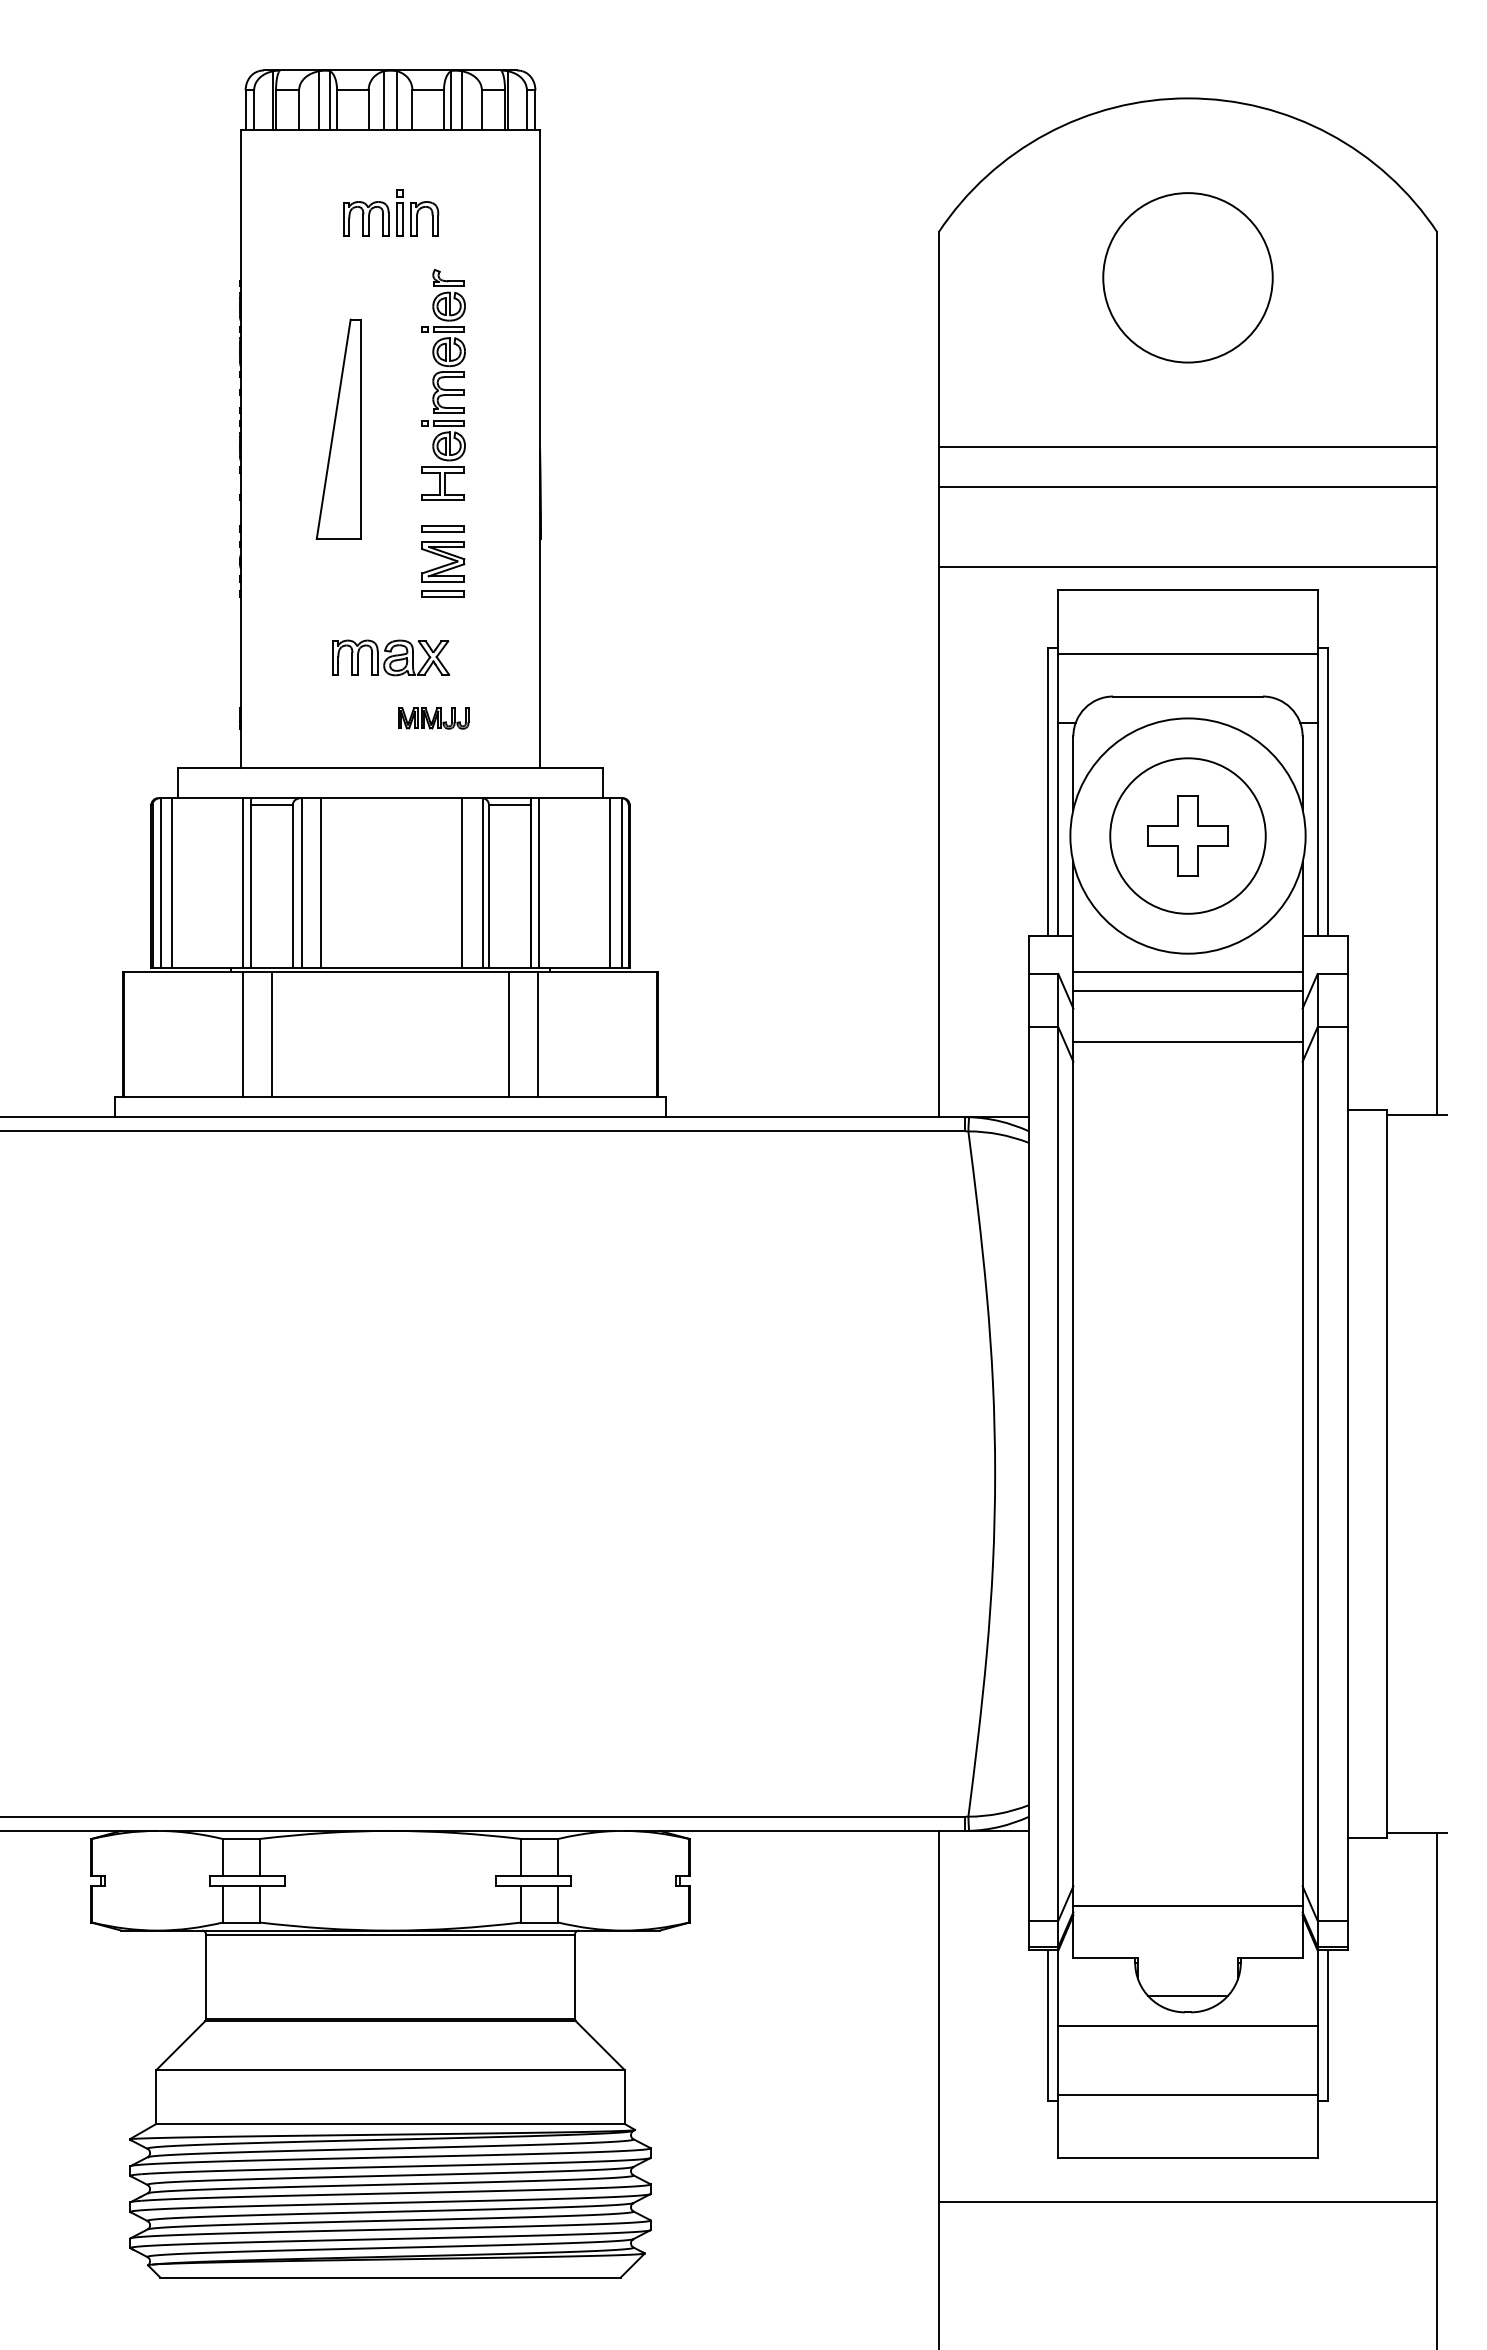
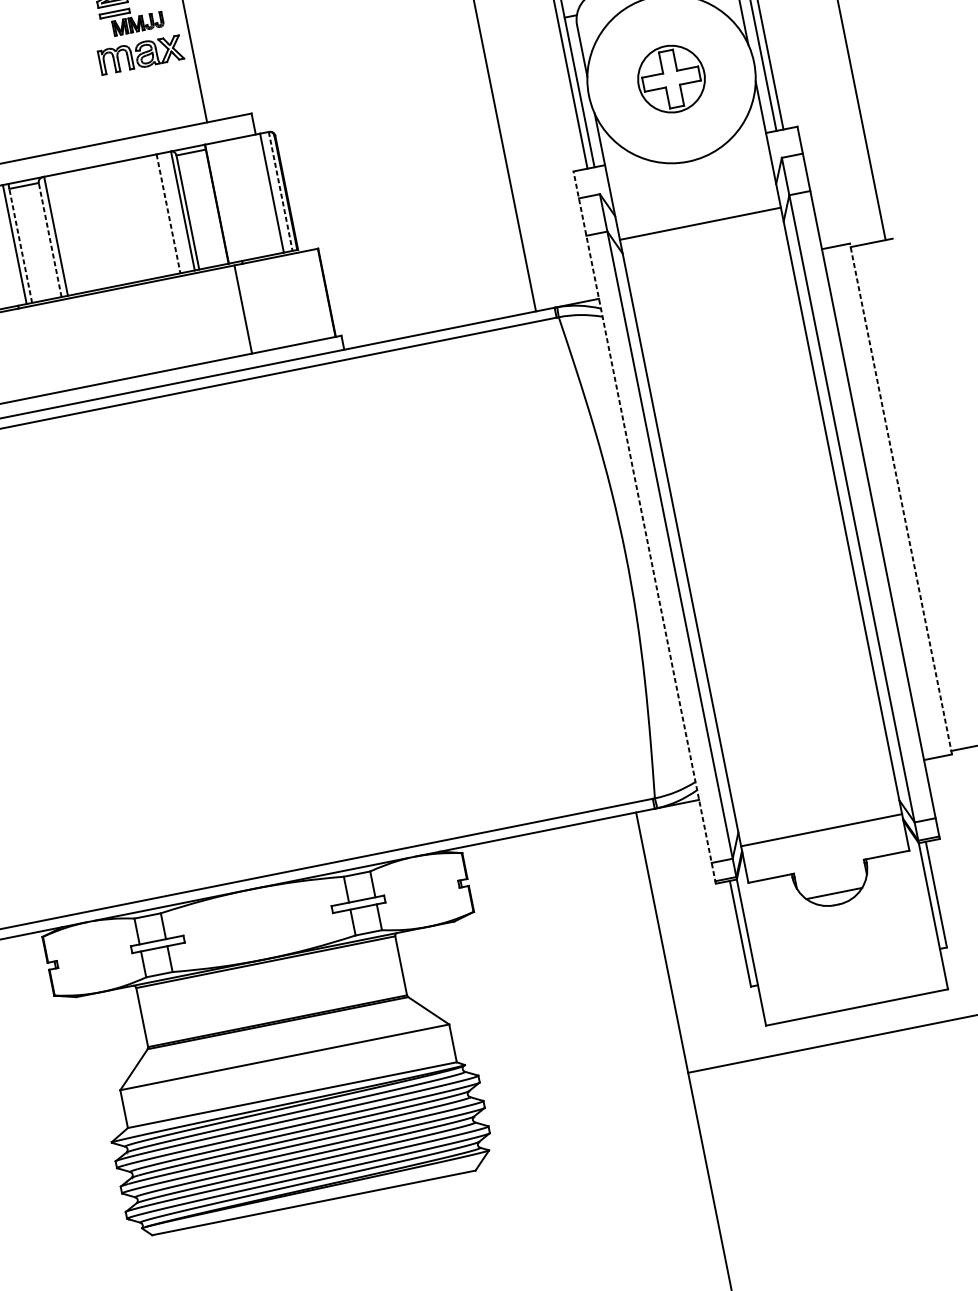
part: (391, 657) -> (141, 54), moved
part: (433, 718) -> (138, 23), moved
circle: (1187, 835) -> (671, 78), size x0.6
line: (320, 882) -> (69, 233), removed
line: (462, 882) -> (168, 213), solid -> dashed
line: (539, 882) -> (222, 202), removed
line: (621, 882) -> (280, 191), solid -> dashed
line: (250, 885) -> (20, 245), solid -> dashed
line: (292, 885) -> (49, 239), solid -> dashed
line: (1187, 971) -> (690, 174), removed
line: (1187, 991) -> (692, 188), removed
line: (242, 1034) -> (35, 351), removed
line: (271, 1034) -> (55, 347), removed
line: (509, 1034) -> (223, 313), removed
line: (1028, 1442) -> (644, 527), solid -> dashed
line: (1387, 1474) -> (901, 499), solid -> dashed
line: (1187, 2026) -> (838, 914), removed
line: (1187, 2095) -> (847, 963), removed

